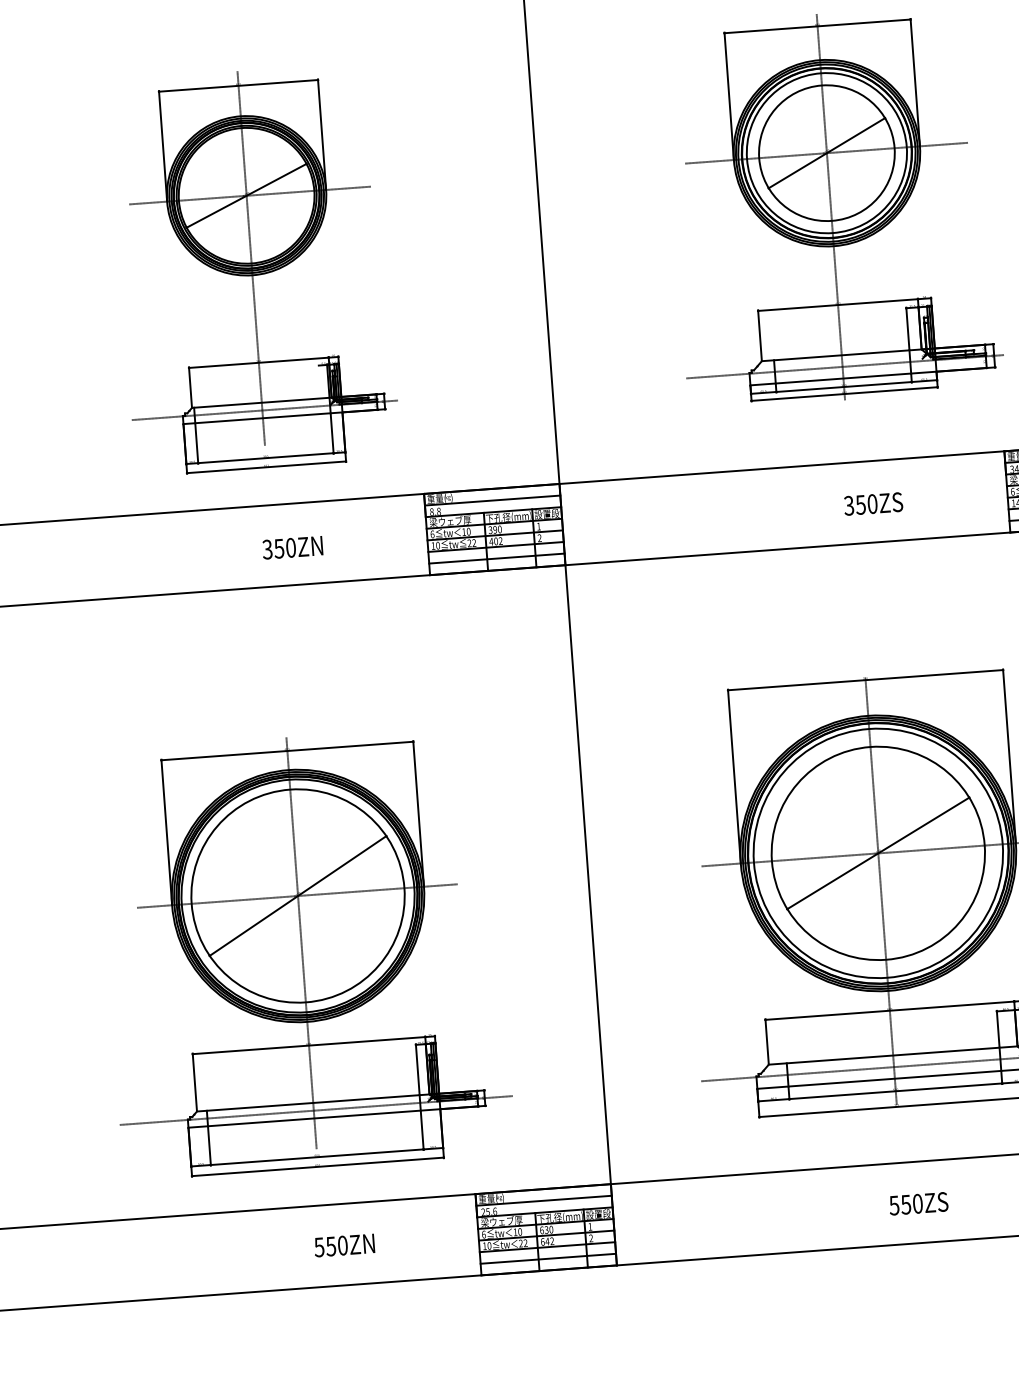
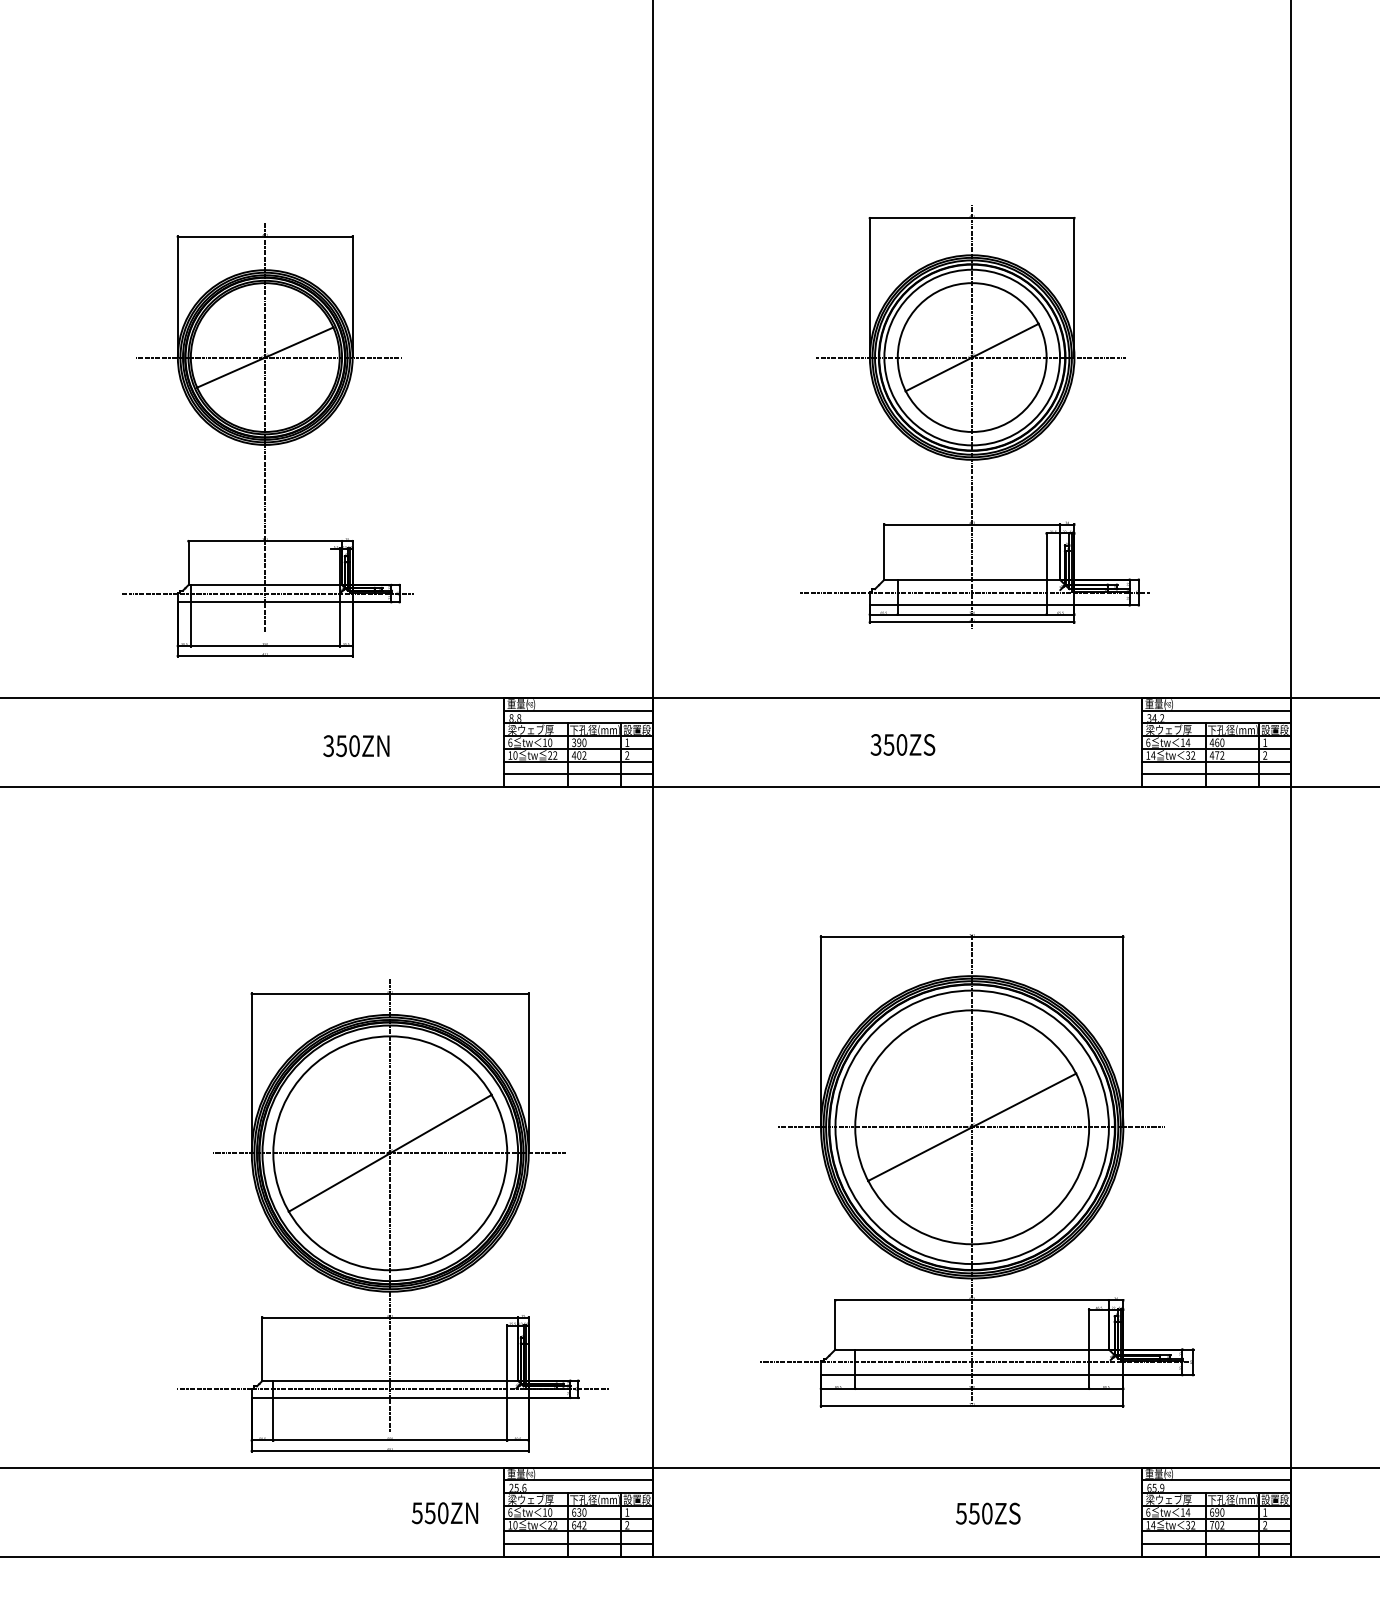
part: (254, 271) -> (267, 440), moved
text: (873, 503) -> (902, 744), moved
part: (304, 952) -> (392, 1215), moved
text: (344, 1245) -> (444, 1513), moved

